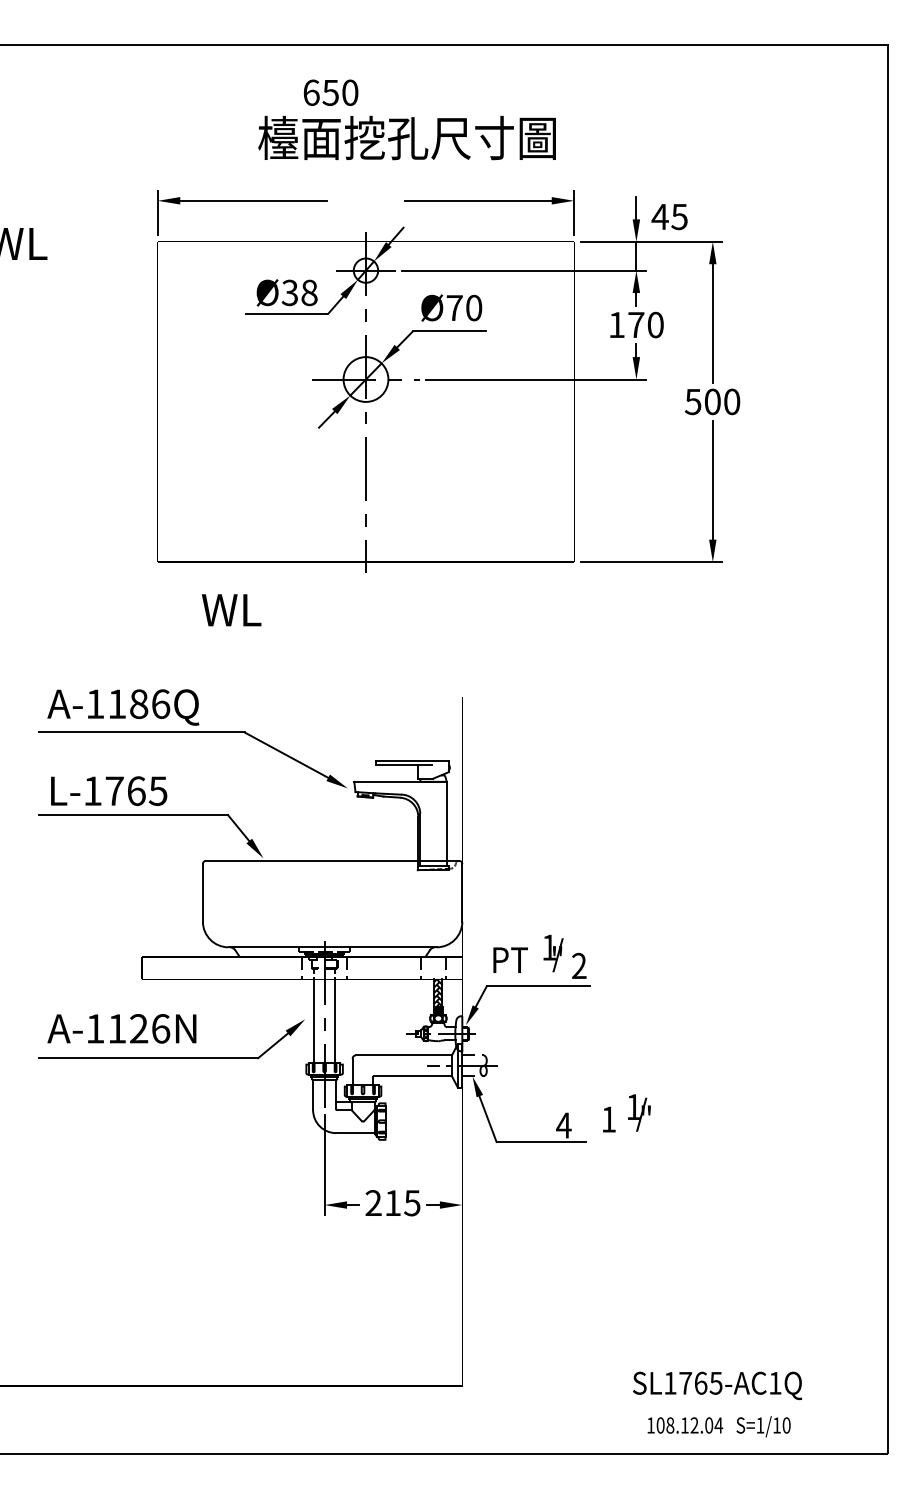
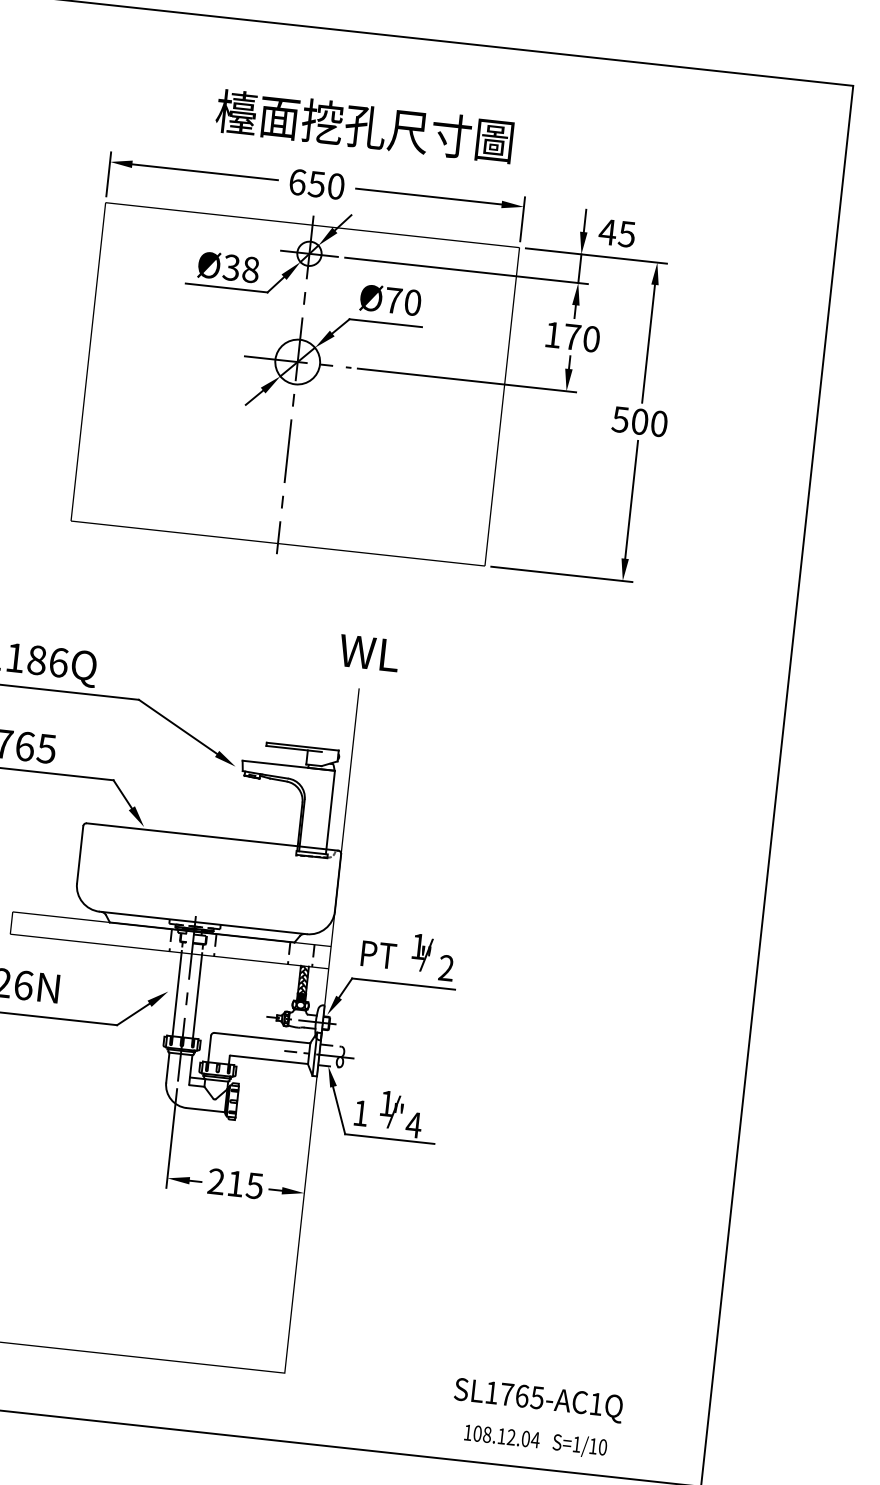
text: (330, 92) -> (316, 184), moved
text: (231, 610) -> (369, 653), moved
text: (626, 1113) -> (379, 1109), moved

